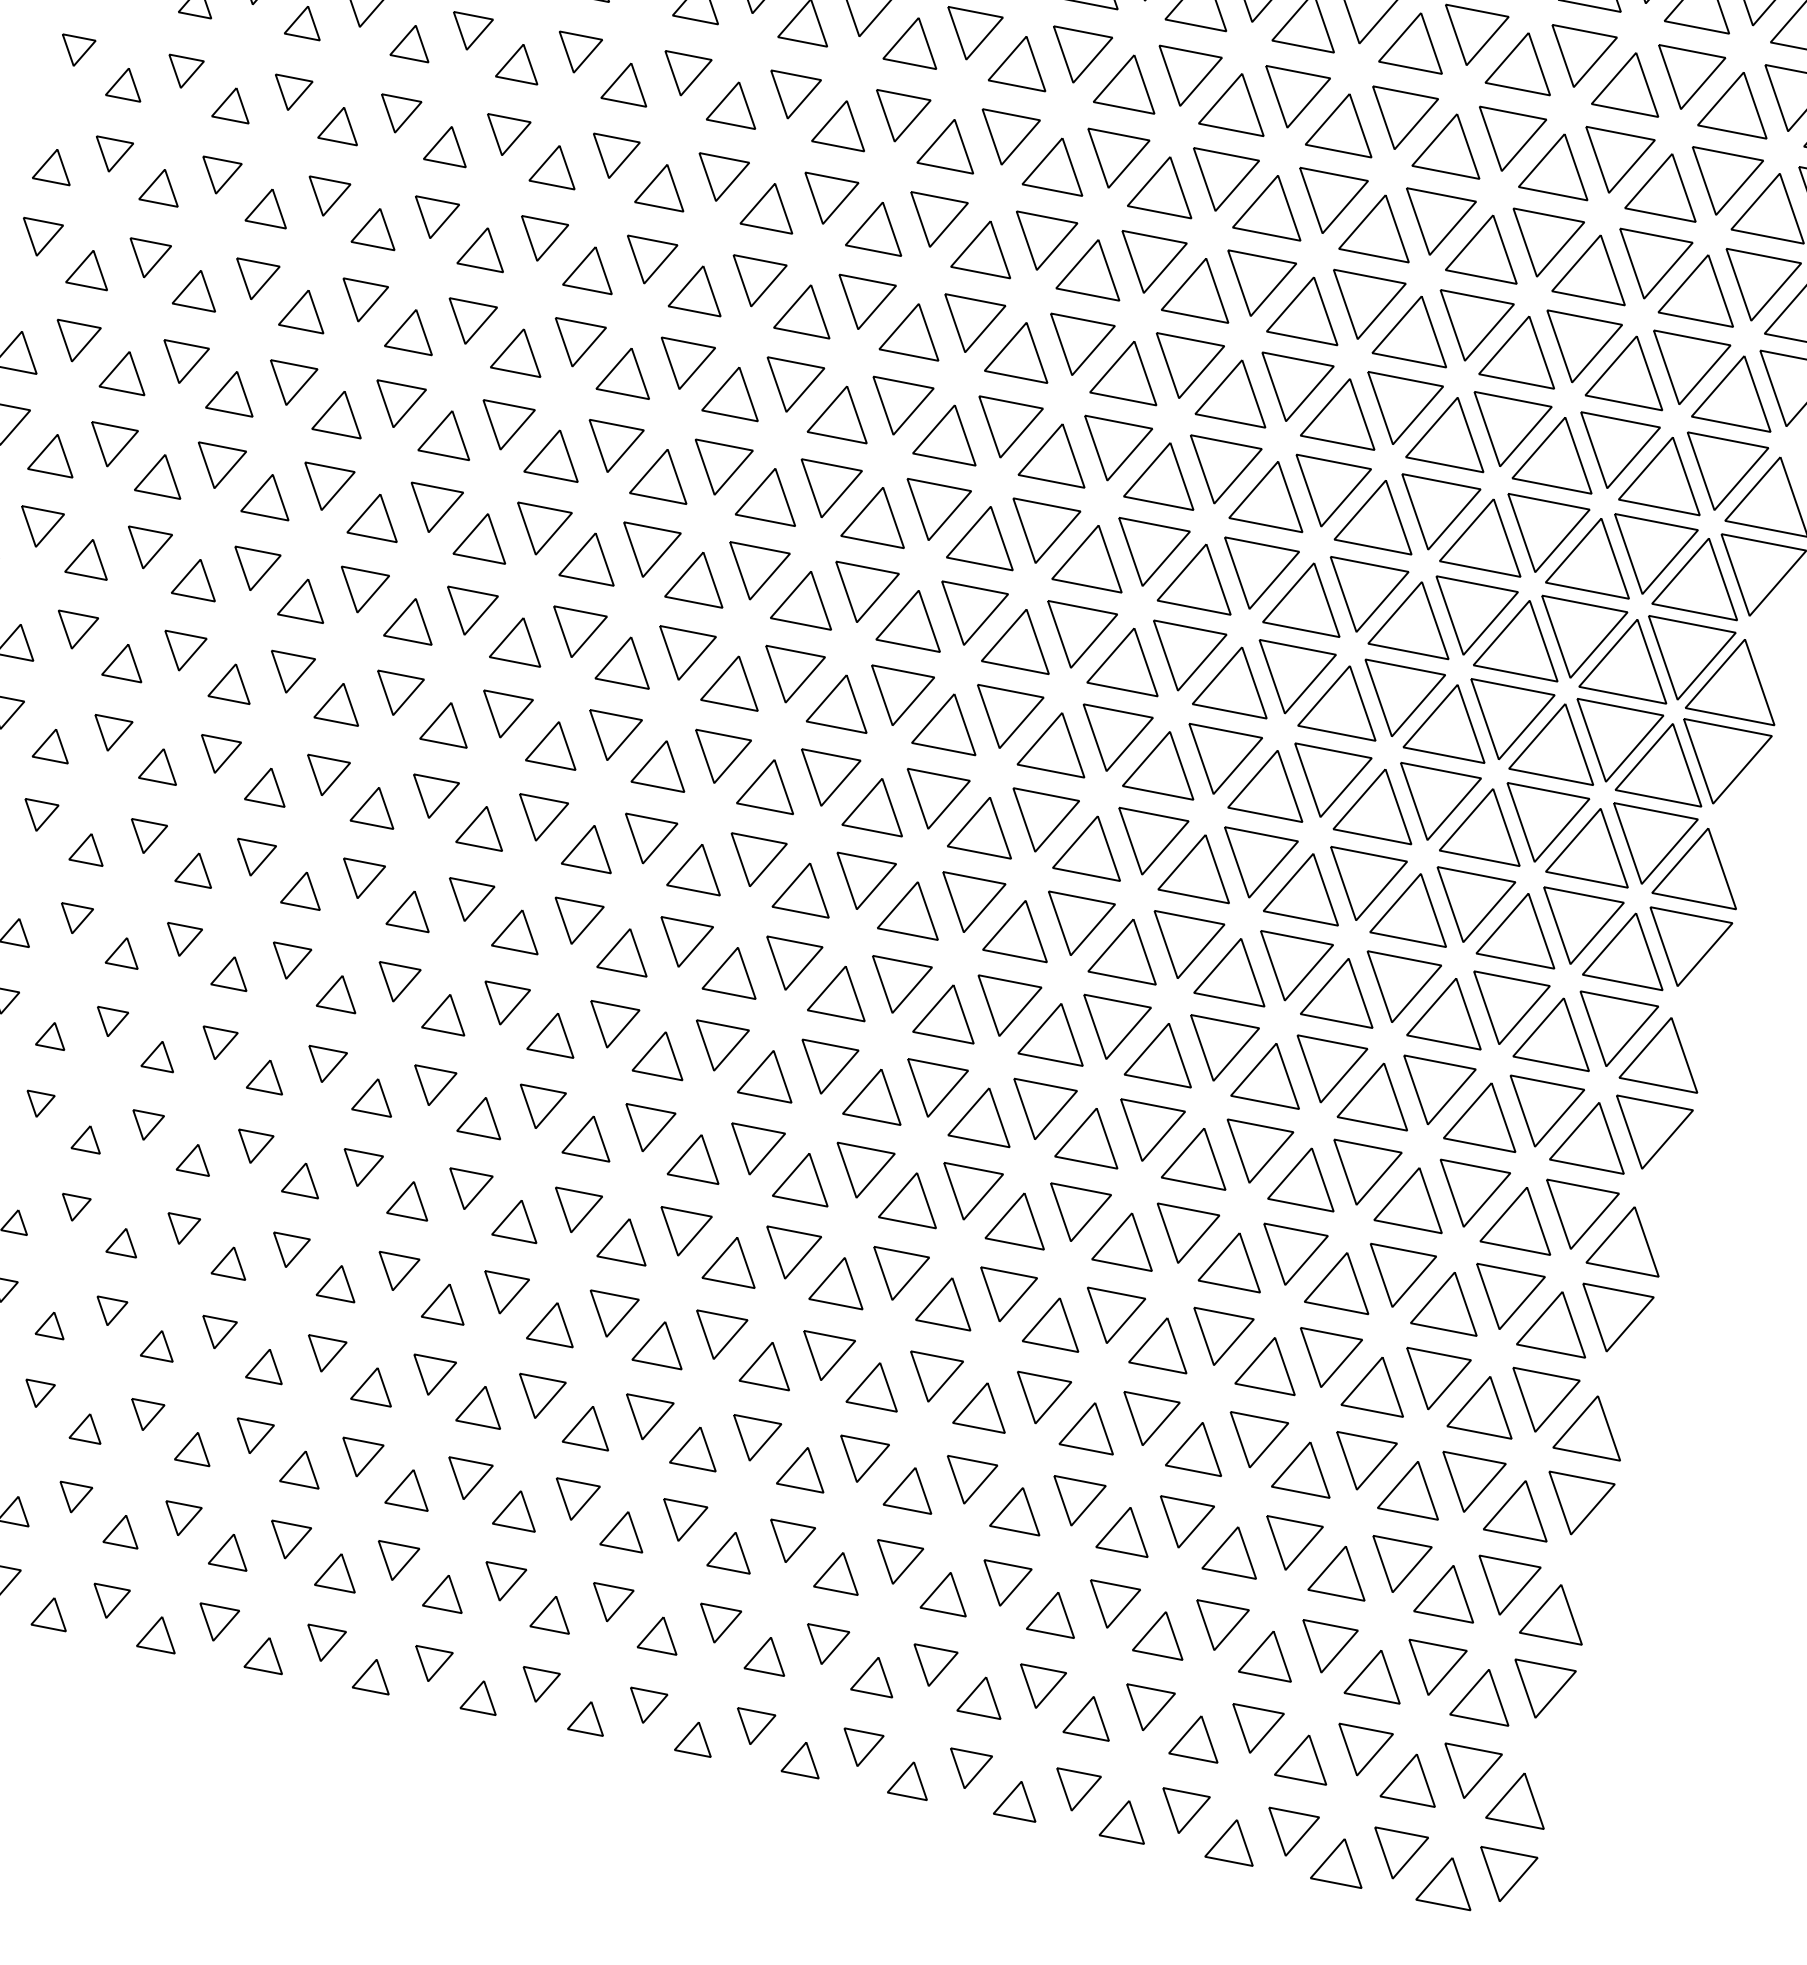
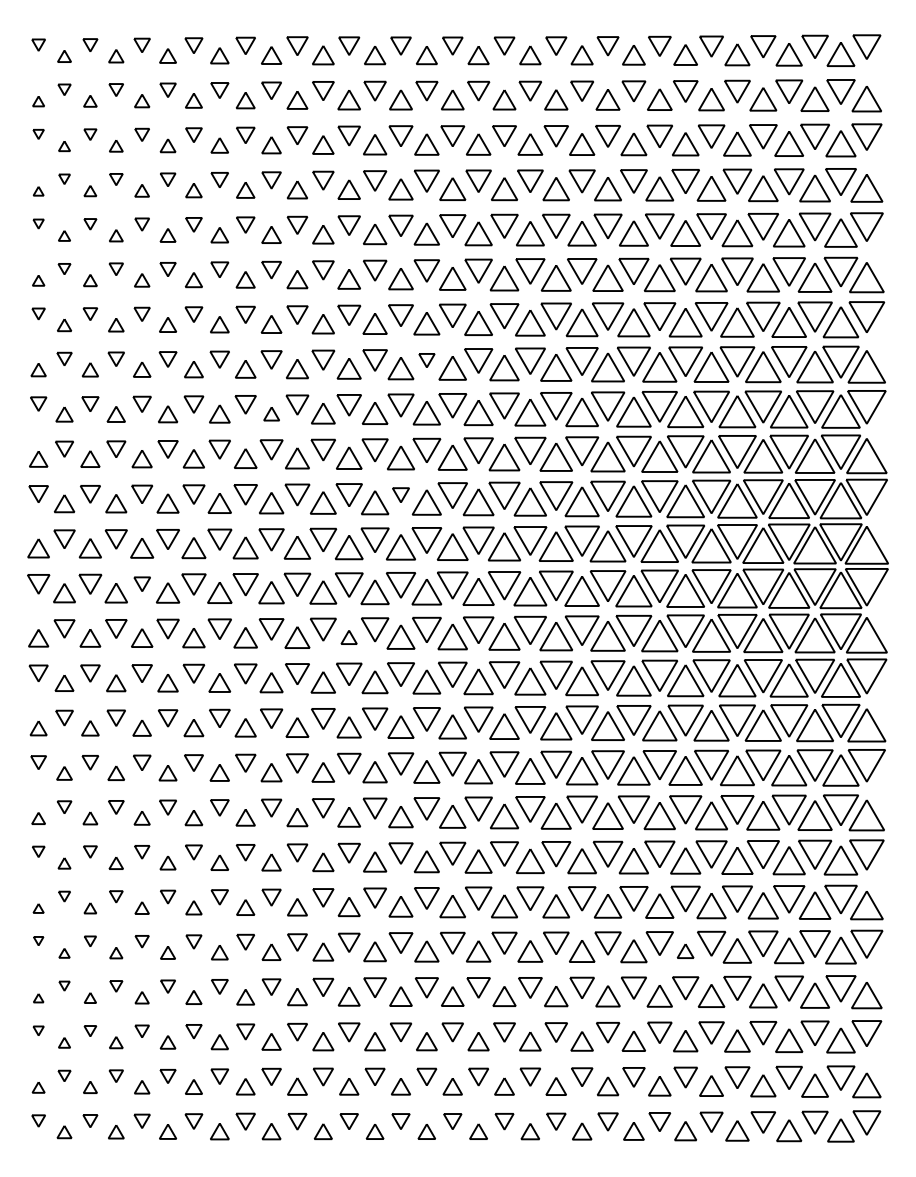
part: (898, 117) -> (426, 360), size x0.6
part: (555, 167) -> (271, 414), size x0.7
part: (790, 385) -> (400, 494), size x0.6
part: (219, 465) -> (142, 583), size x0.7
part: (625, 660) -> (348, 637), size x0.6
part: (1197, 1447) -> (685, 951), size x0.6

